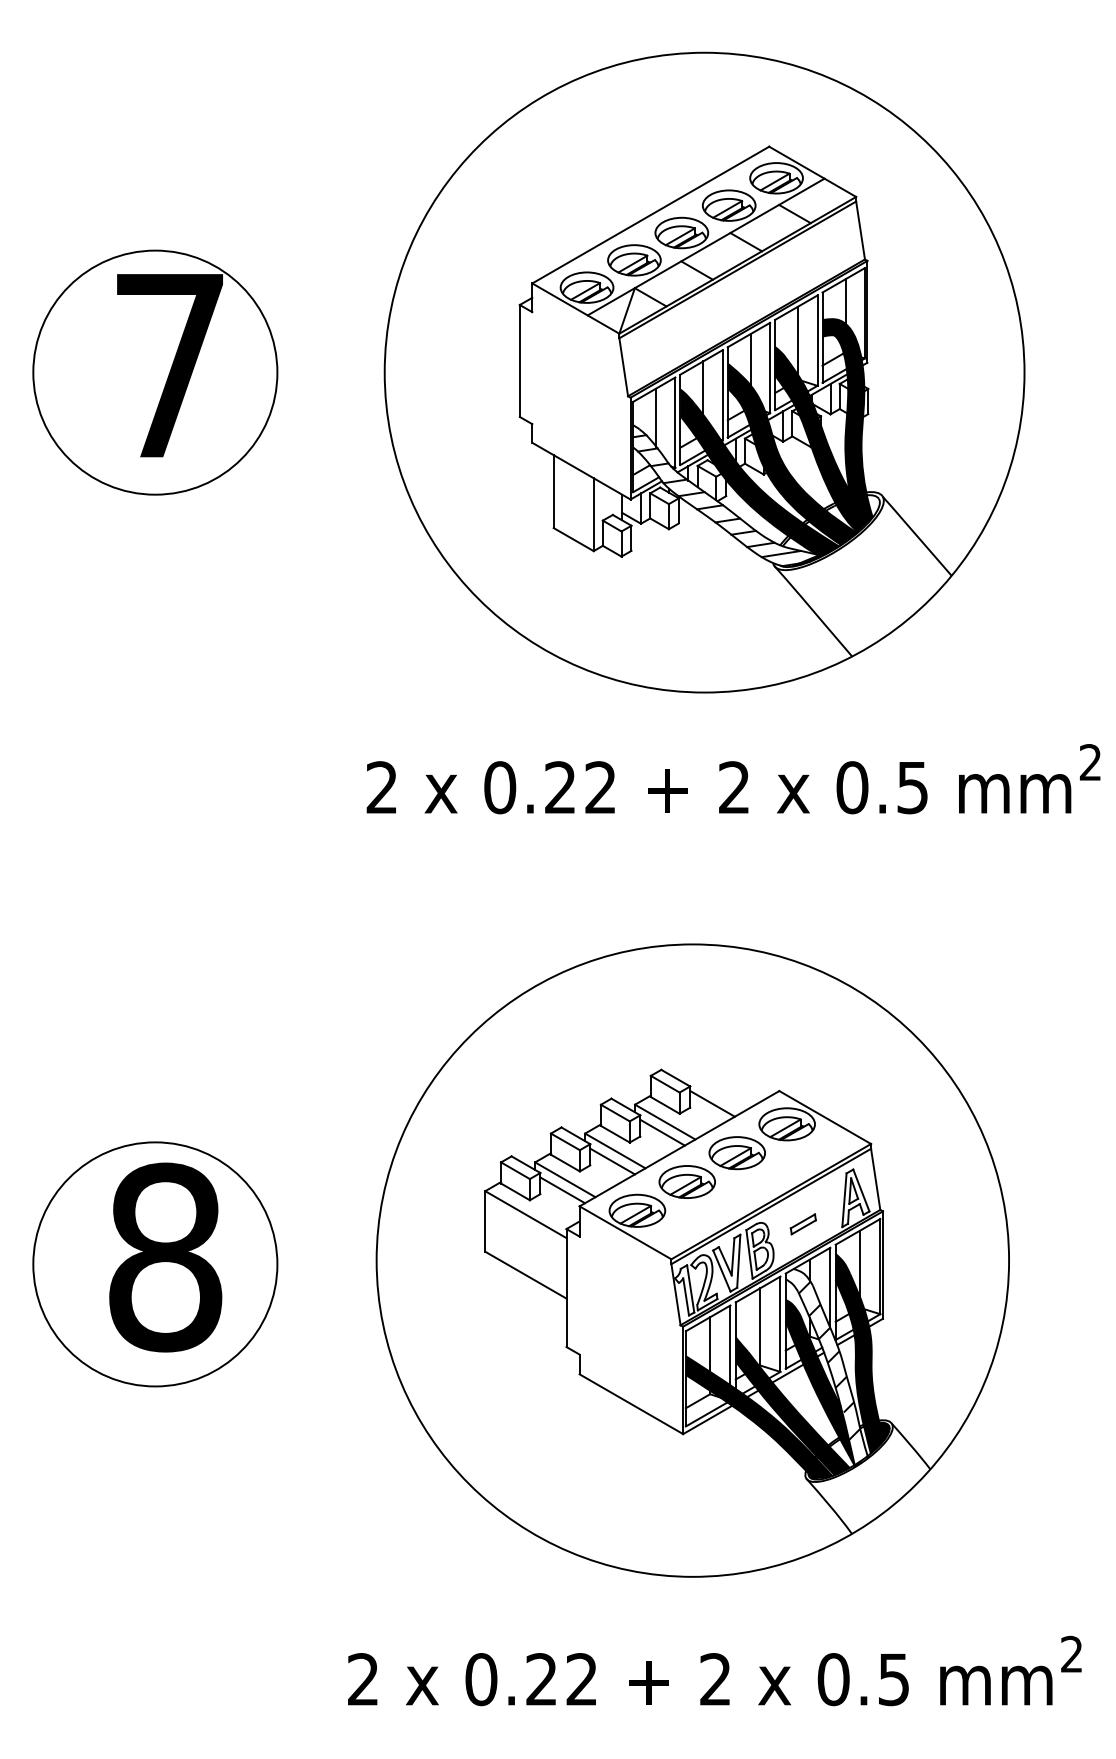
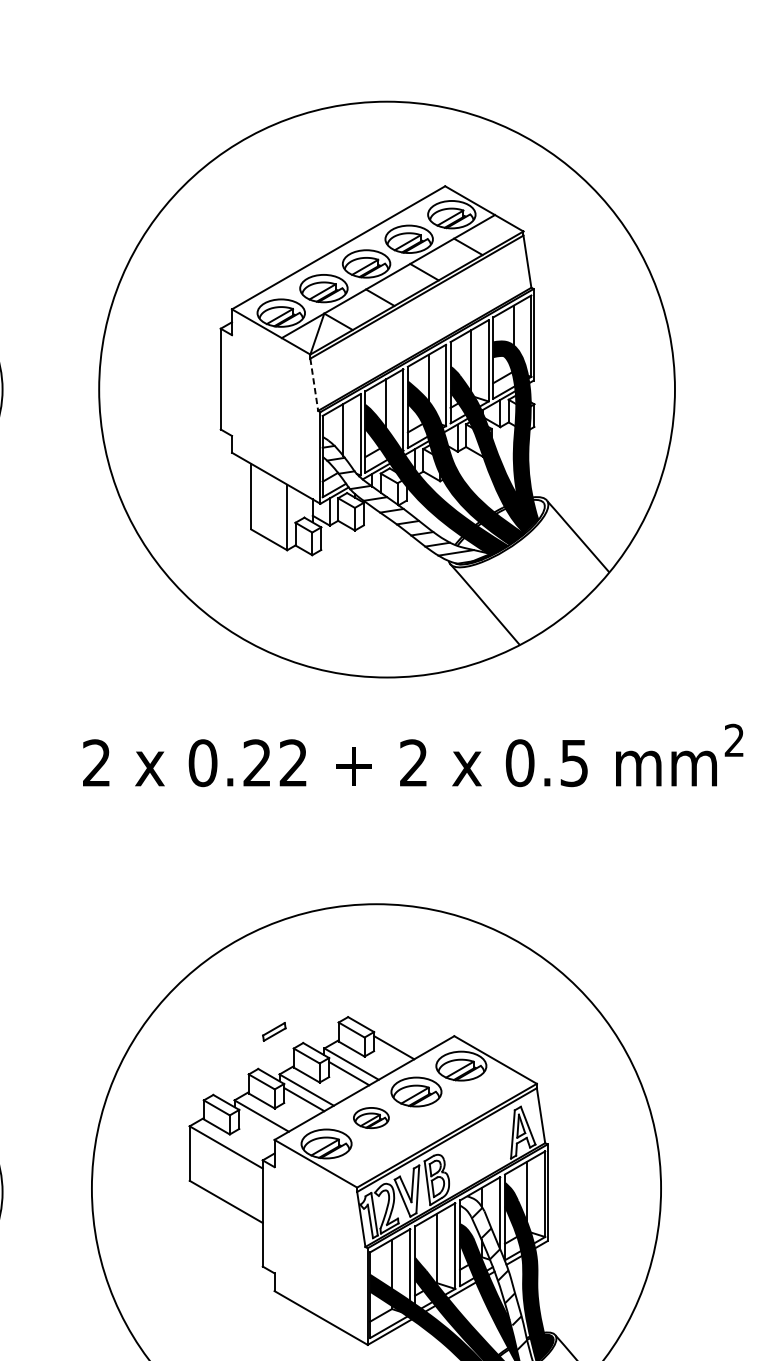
line: (623, 367) -> (314, 384), solid -> dashed
part: (686, 1181) -> (370, 1117), size x0.7
line: (562, 1190) -> (259, 1125), removed
part: (802, 1224) -> (273, 1032), moved

